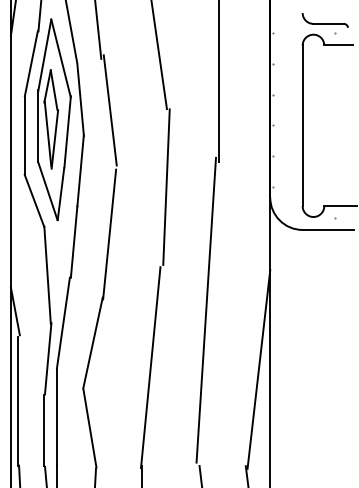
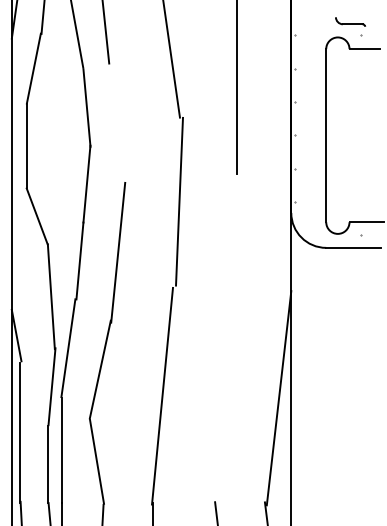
part: (325, 19) -> (350, 21), size x0.6
line: (109, 109) -> (118, 118), removed
part: (54, 119) -> (58, 128), removed
line: (205, 310) -> (221, 334), removed

